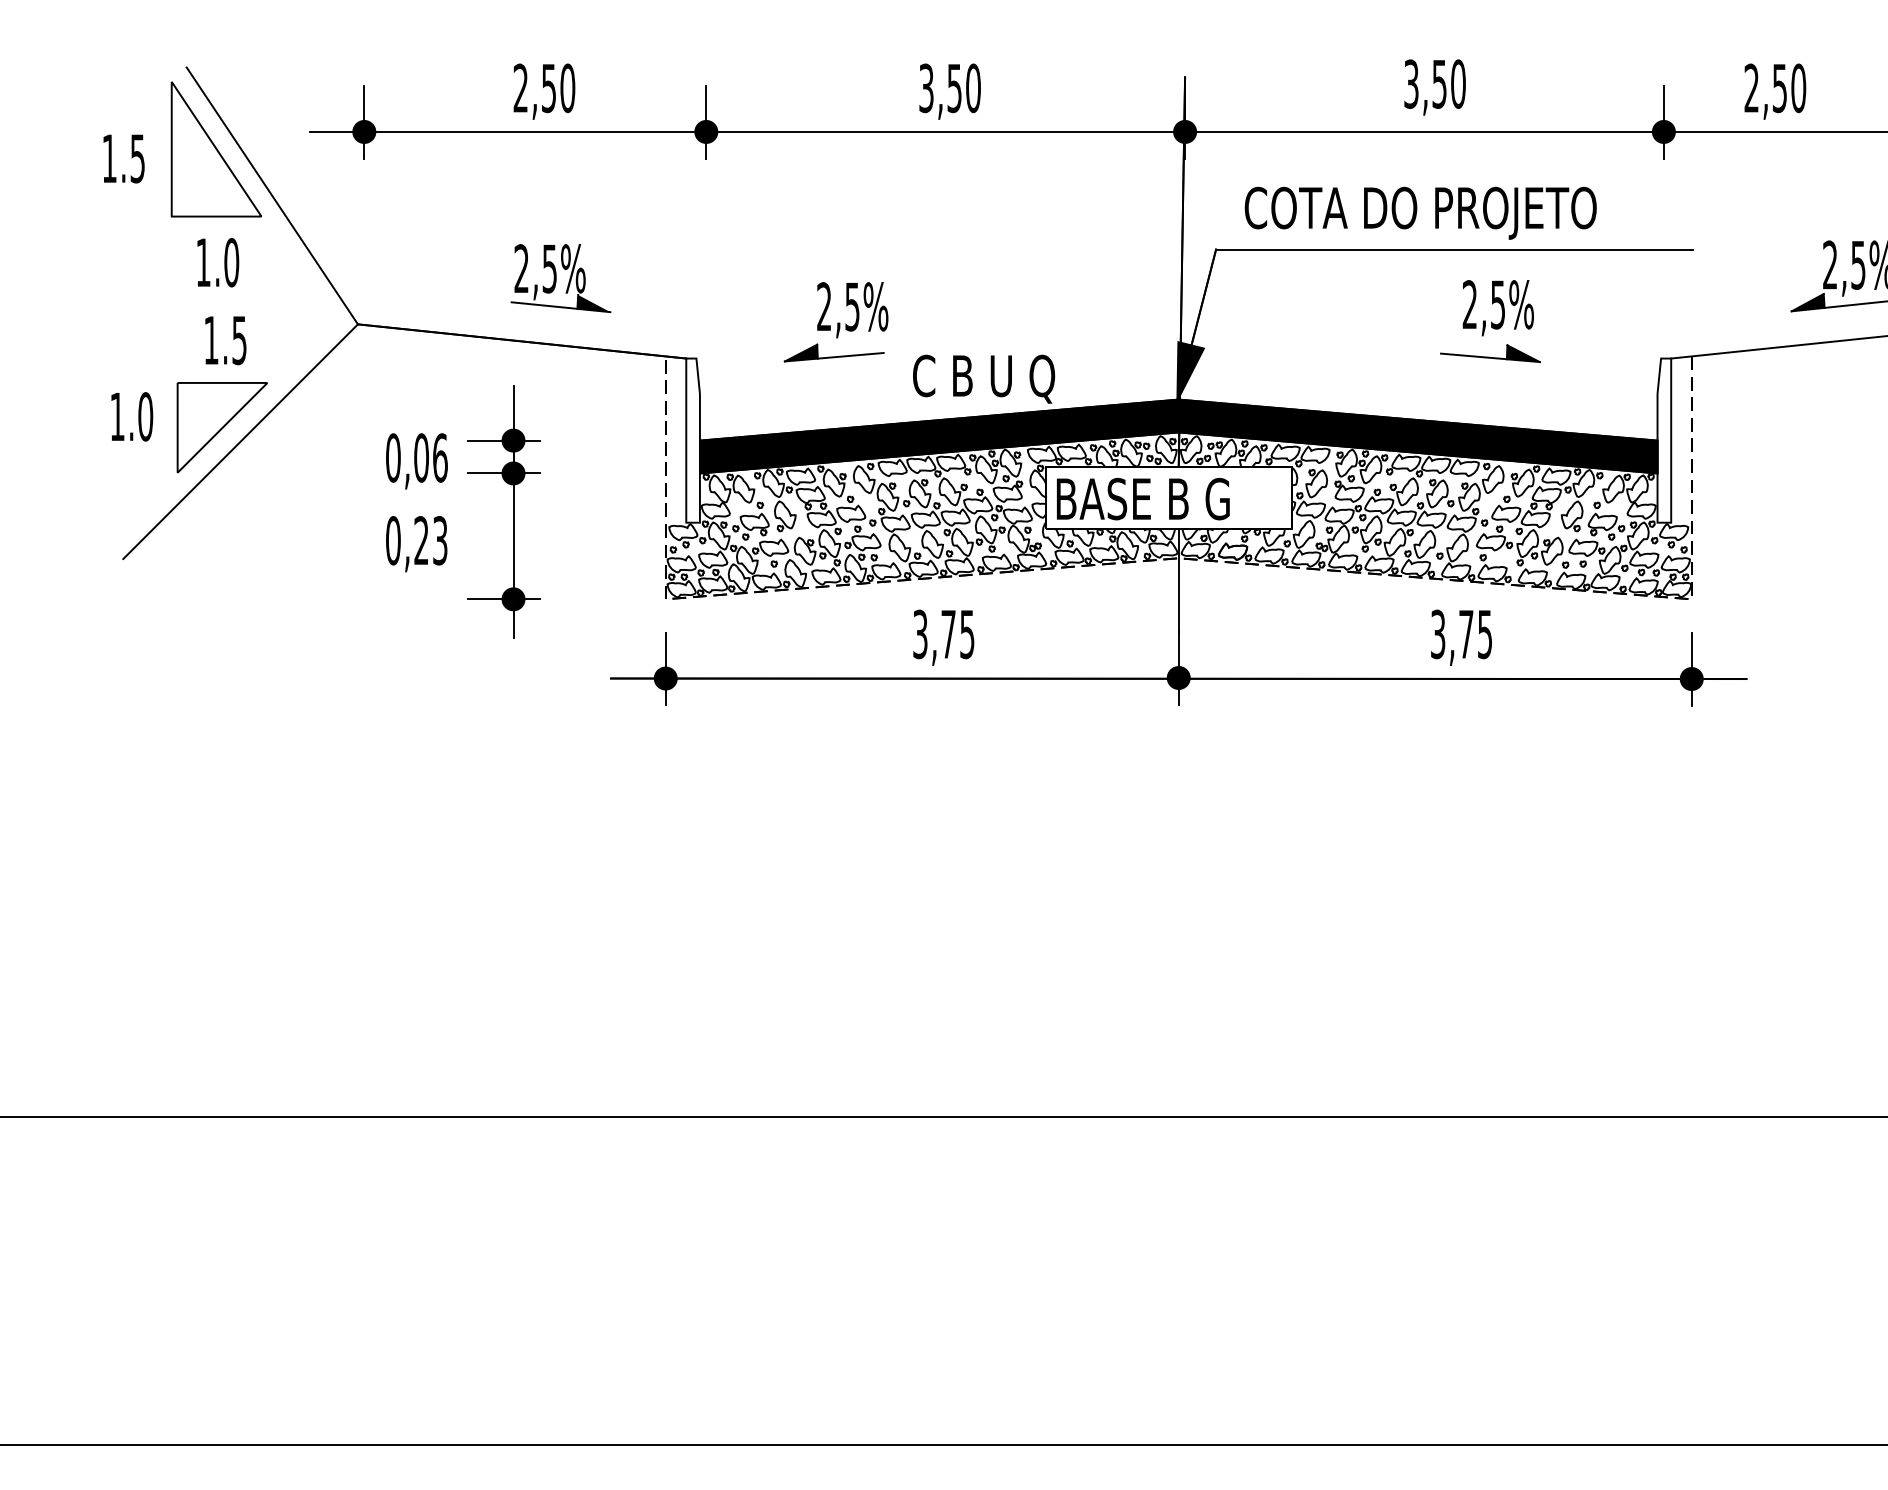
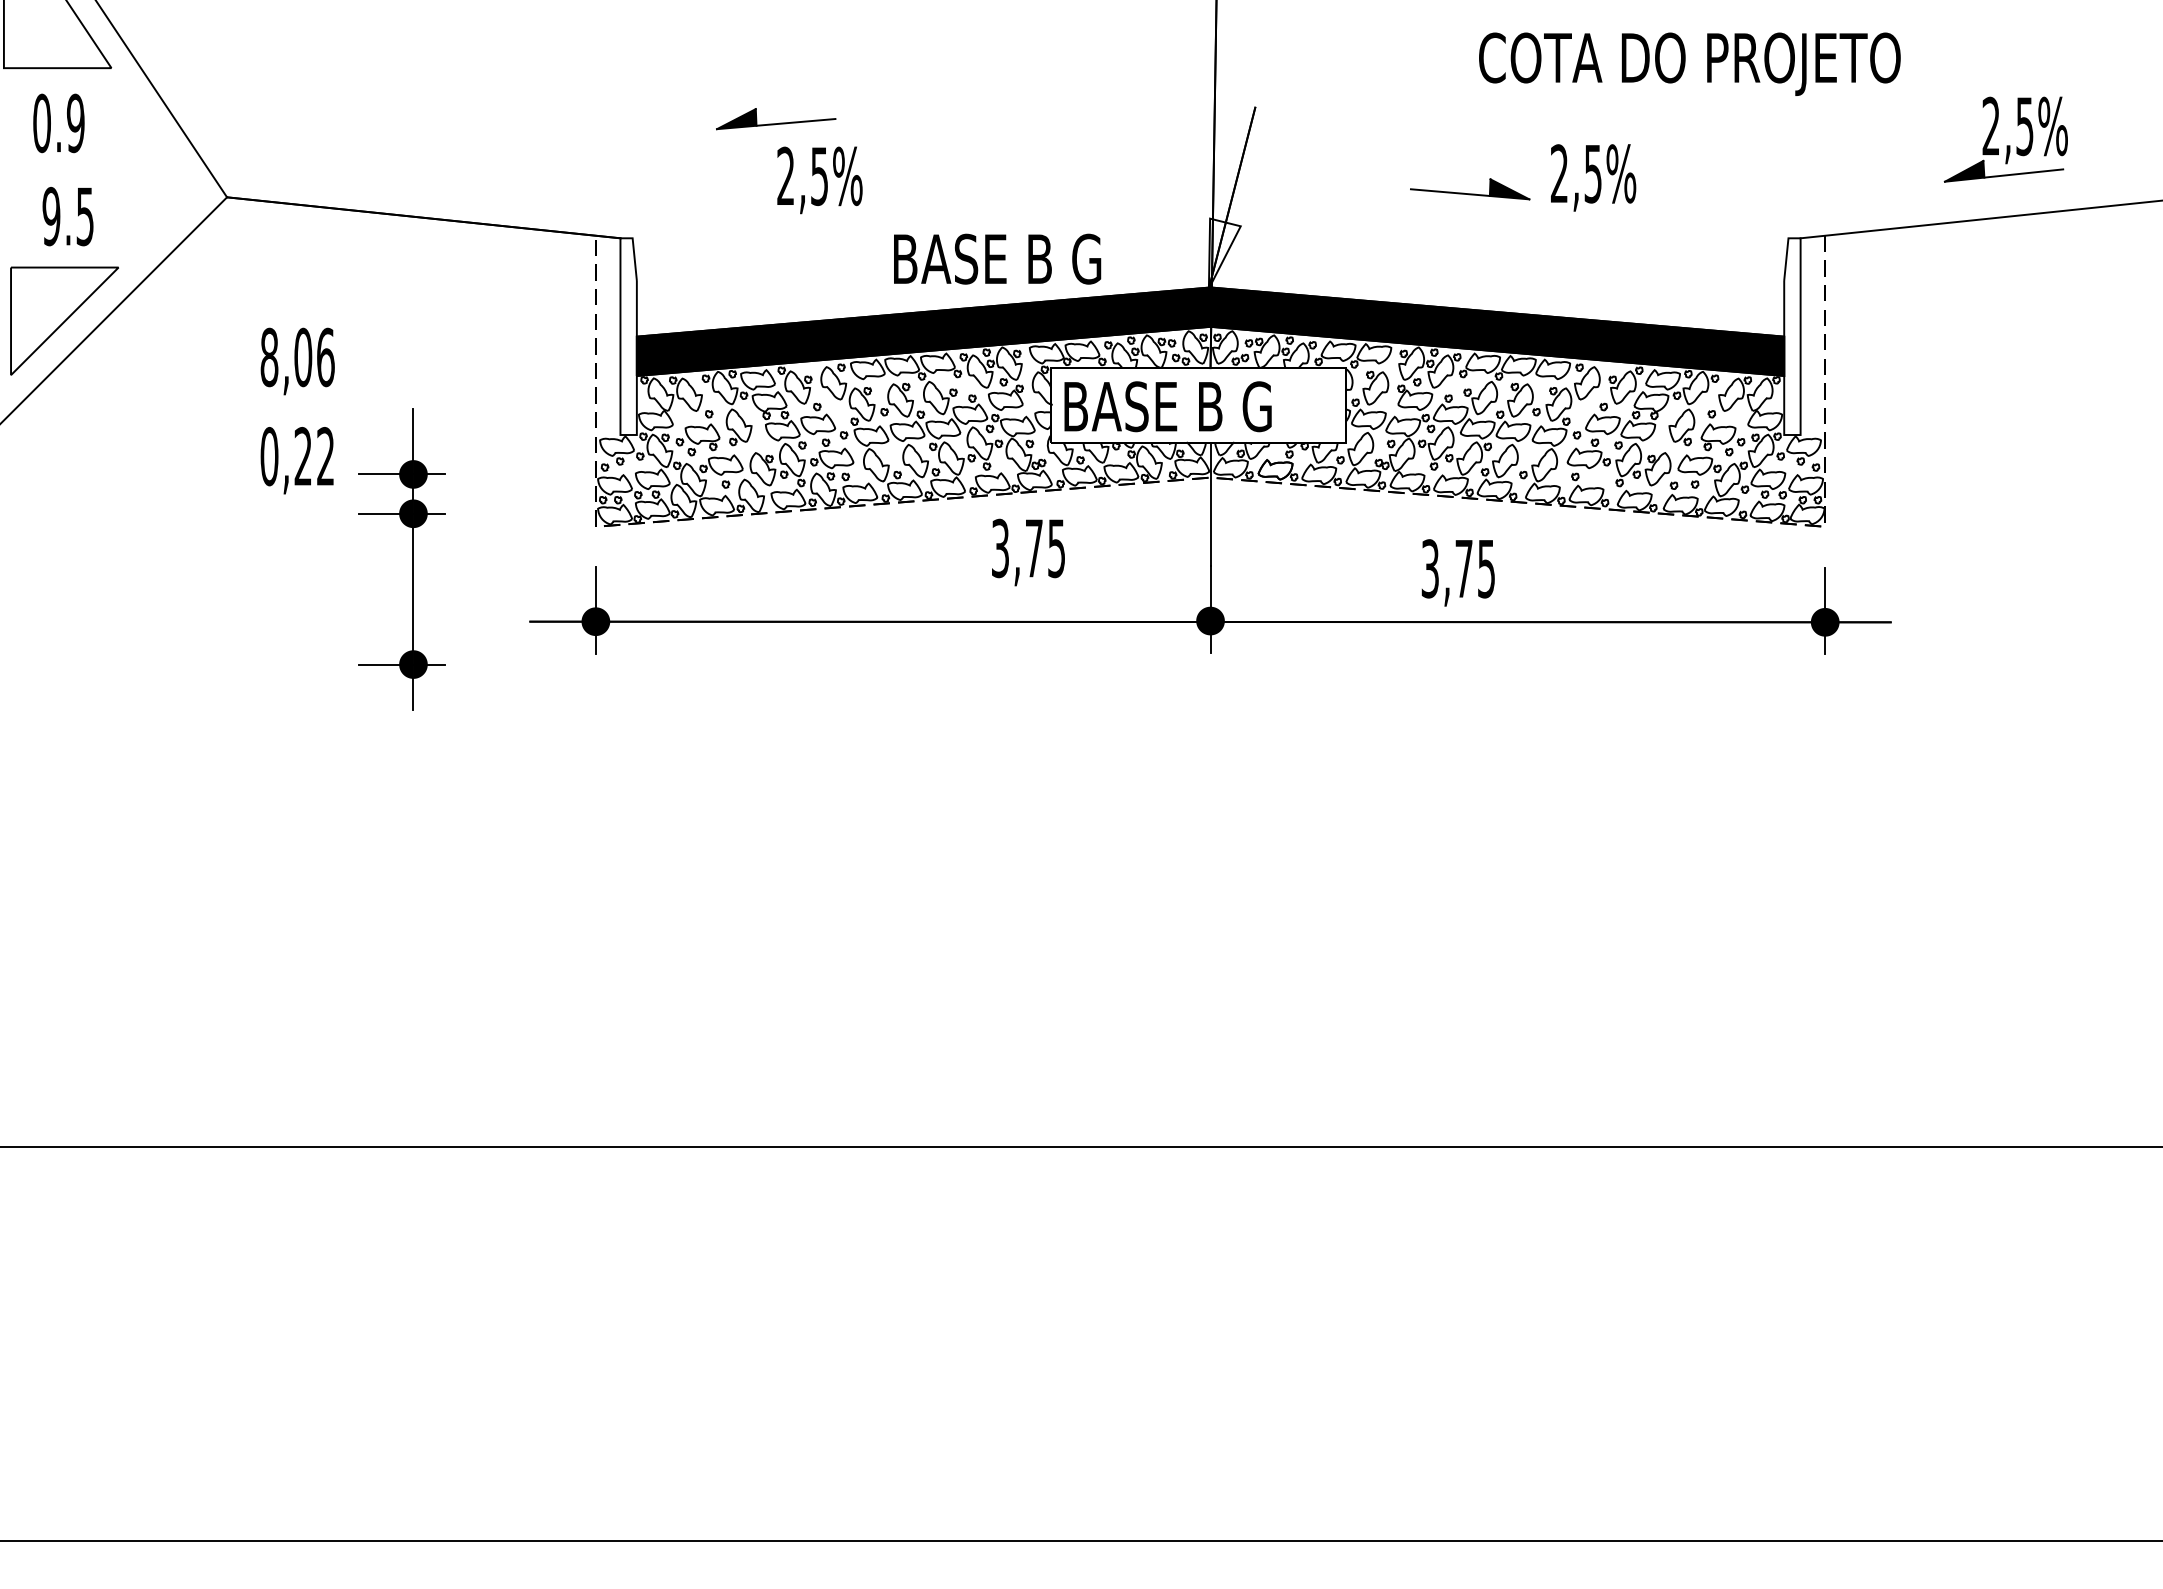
text: (1420, 212) -> (1689, 63), moved
line: (1454, 249) -> (1540, 107), removed
text: (217, 262) -> (58, 123), 1.0 -> 0.9
part: (560, 278) -> (469, 142), removed
text: (211, 340) -> (51, 216), 1.5 -> 9.5
part: (833, 352) -> (775, 118), moved
part: (1490, 353) -> (1470, 189), moved
fill: (1190, 371) -> (1224, 253), removed
text: (1000, 378) -> (996, 262), C B U Q -> BASE B G
text: (393, 457) -> (269, 356), 0,06 -> 8,06
part: (513, 511) -> (413, 559), moved
text: (440, 540) -> (325, 456), 0,23 -> 0,22
text: (943, 637) -> (1028, 552), moved
text: (1461, 637) -> (1458, 572), moved

